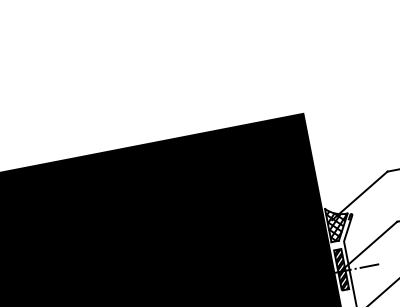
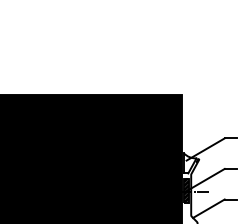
hatch: (338, 225) -> (189, 164), removed

